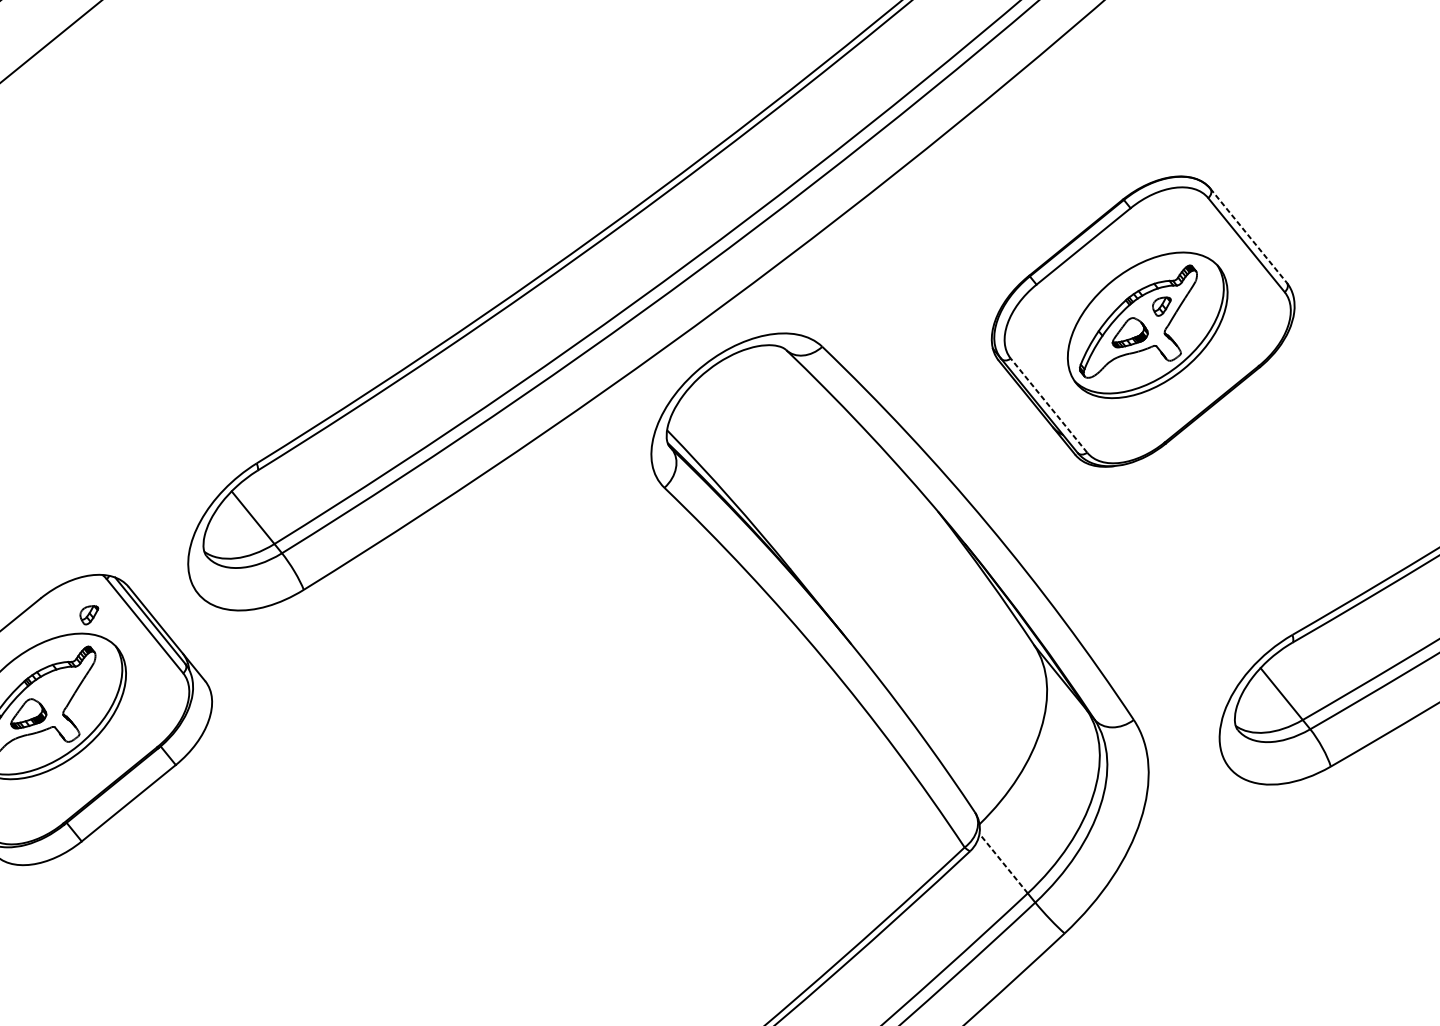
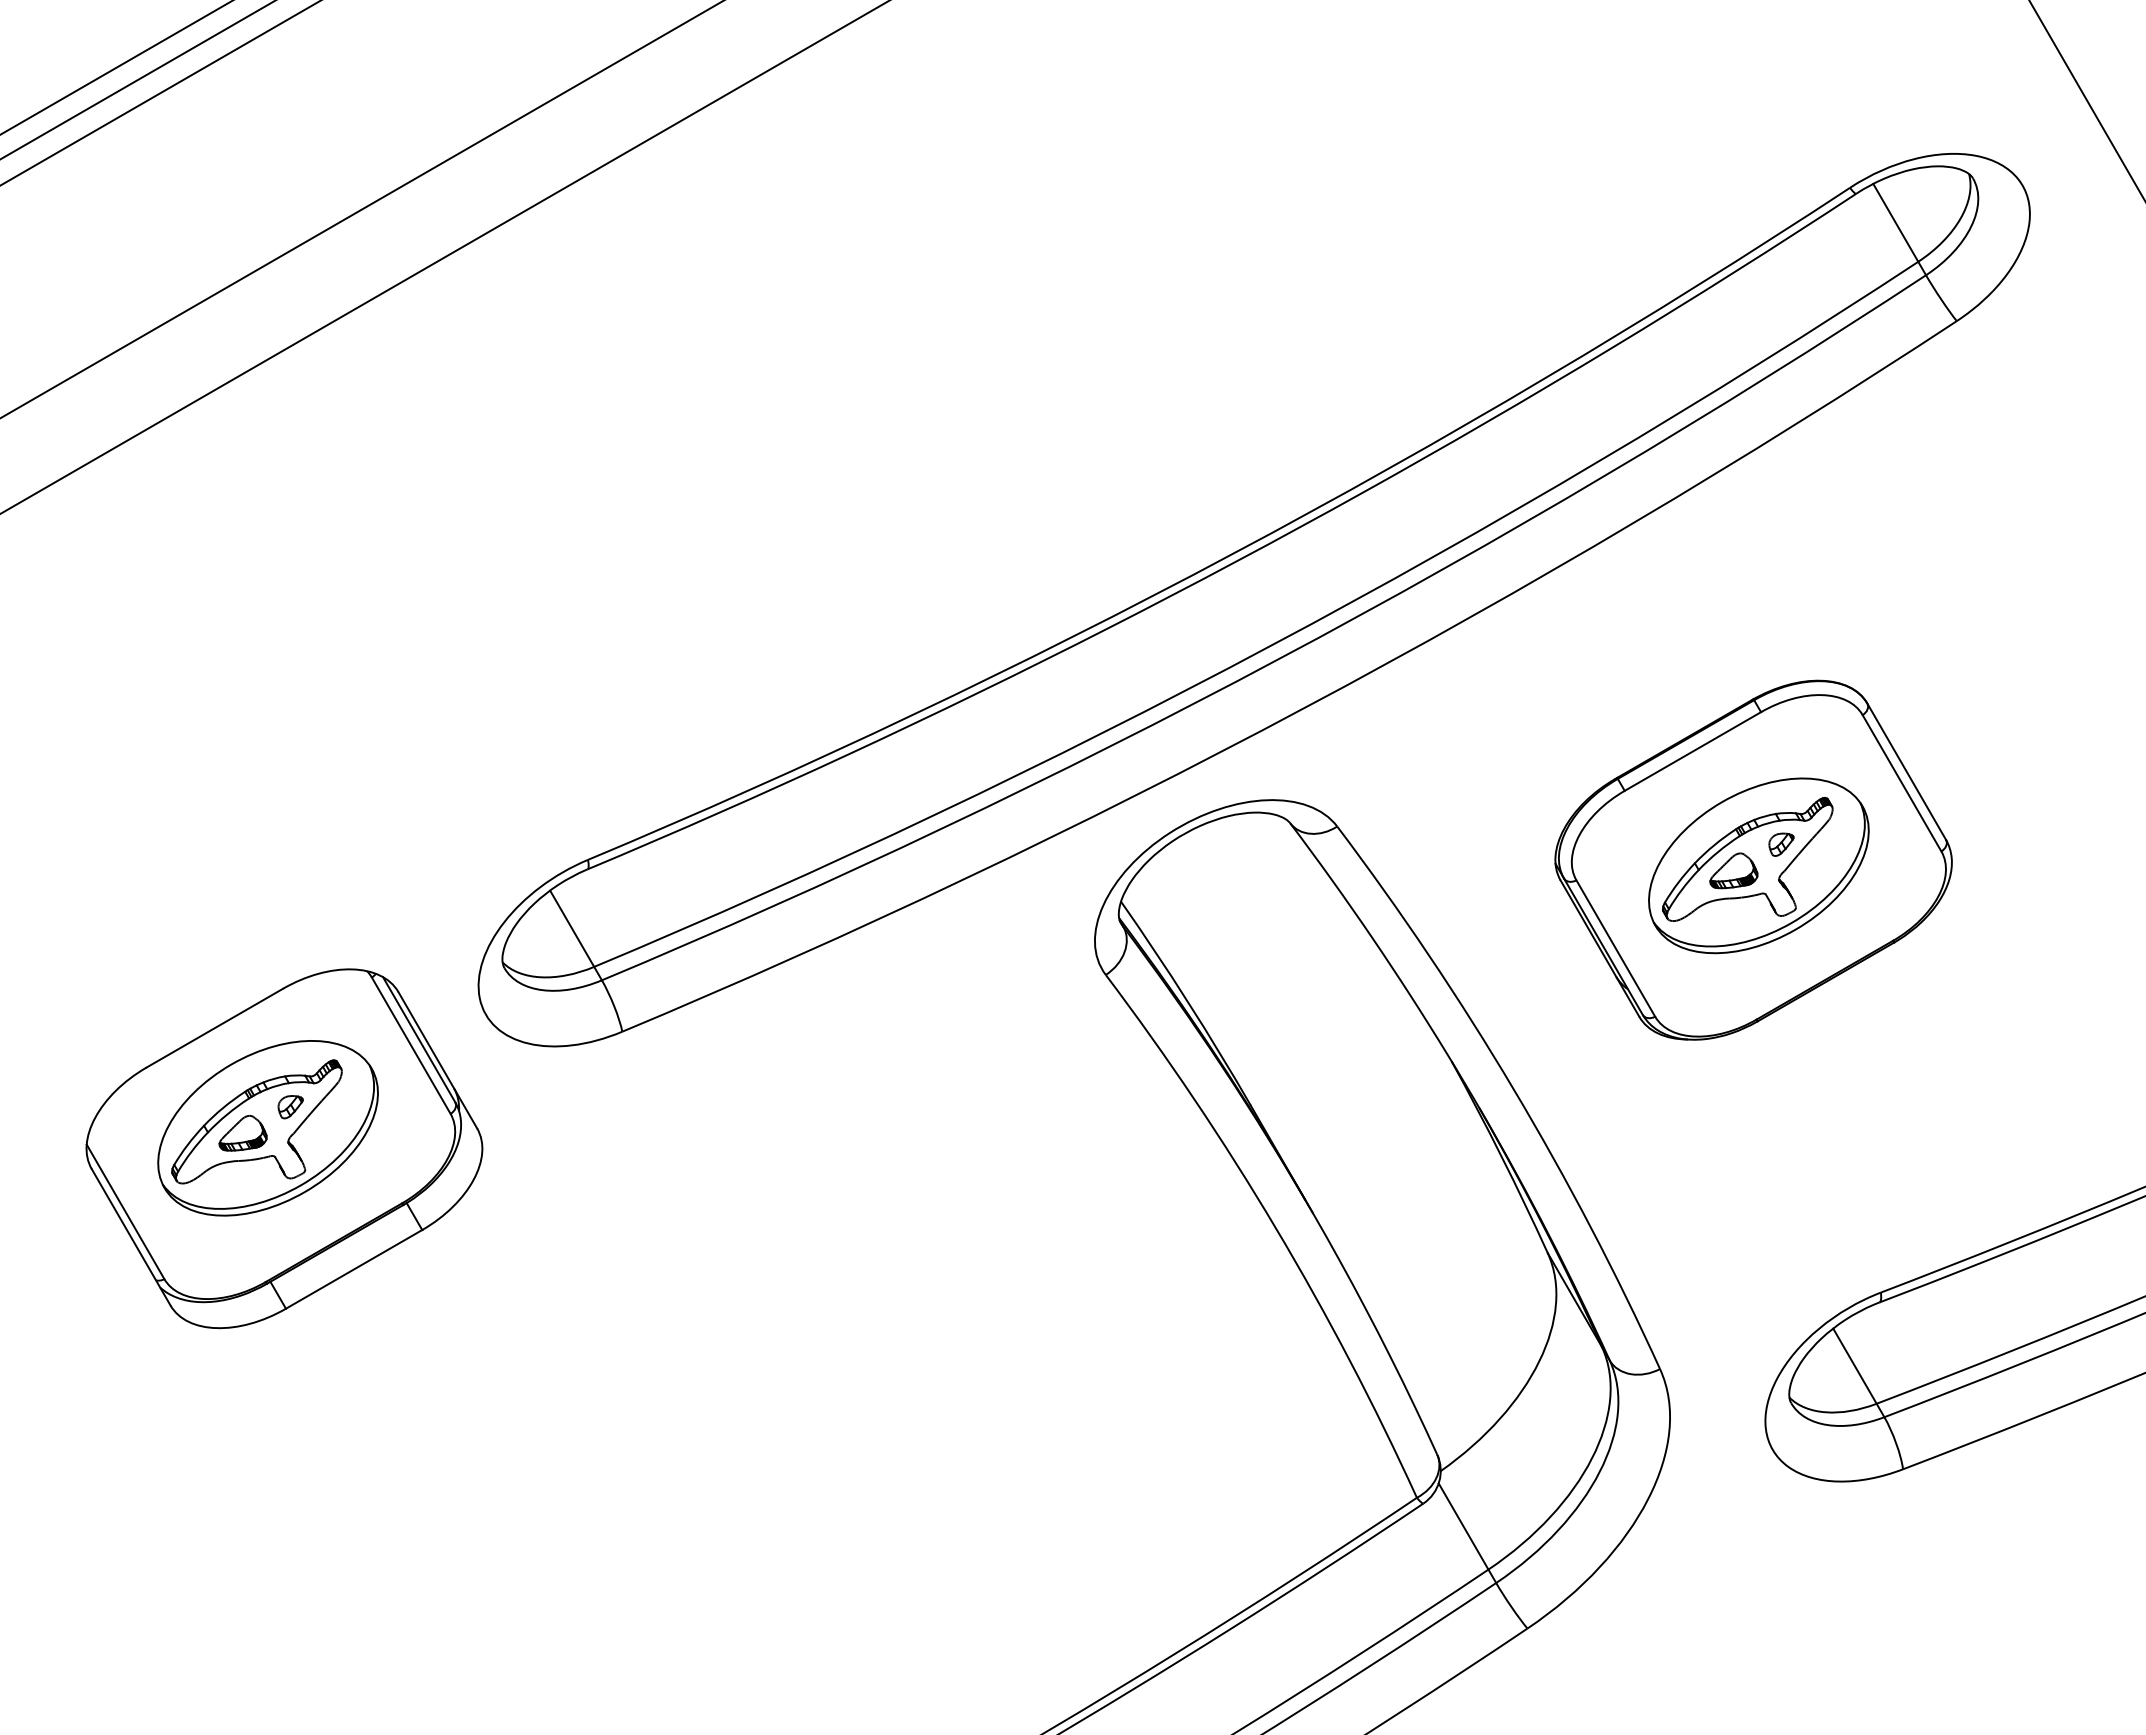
line: (1248, 235) -> (1906, 771), dashed -> solid
line: (1048, 405) -> (1615, 948), dashed -> solid
part: (89, 615) -> (290, 1107), moved
line: (1003, 863) -> (1463, 1526), dashed -> solid

